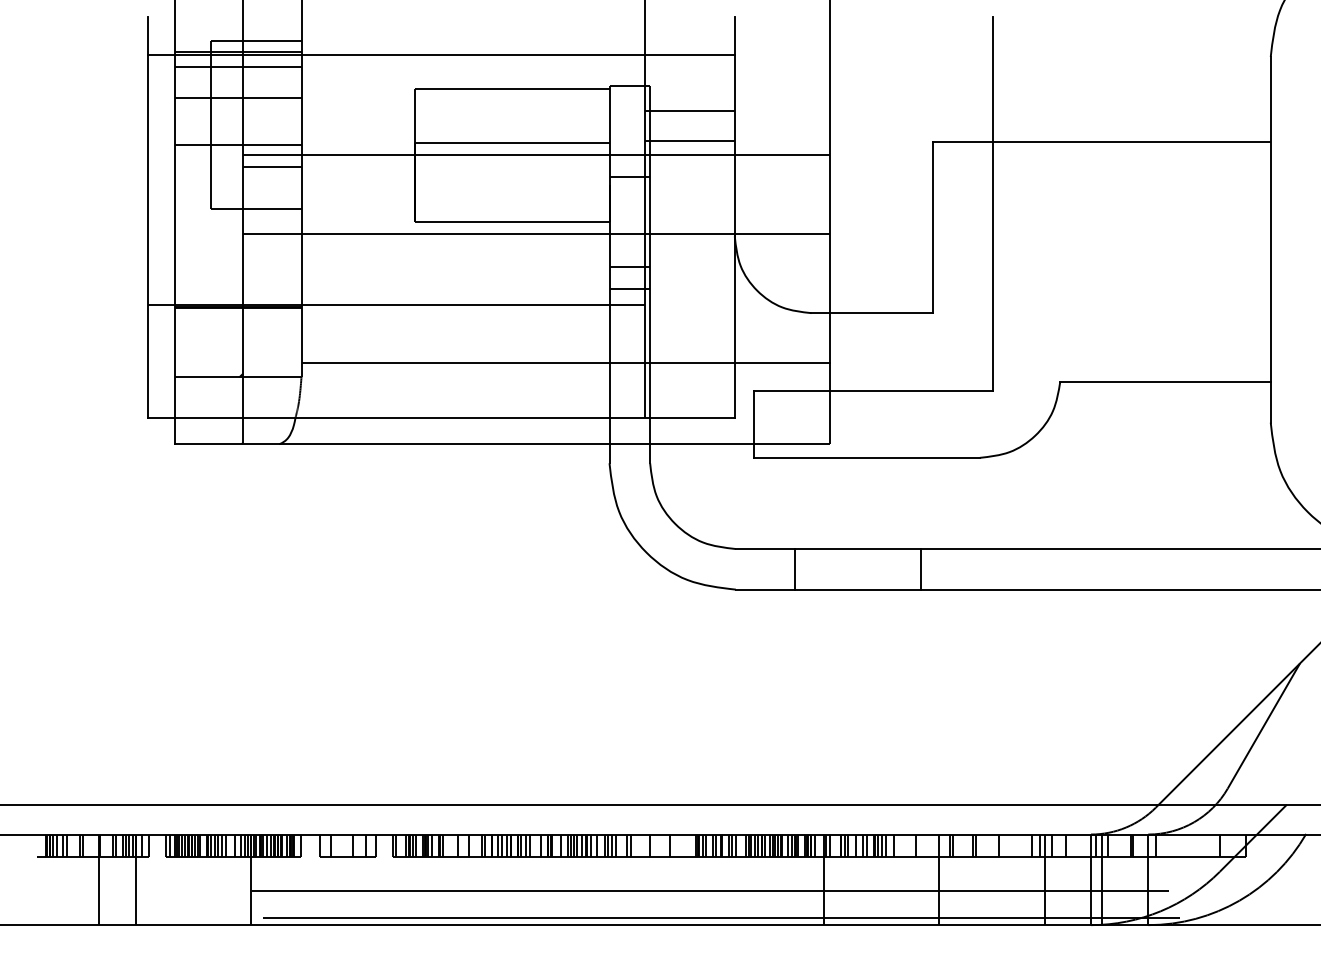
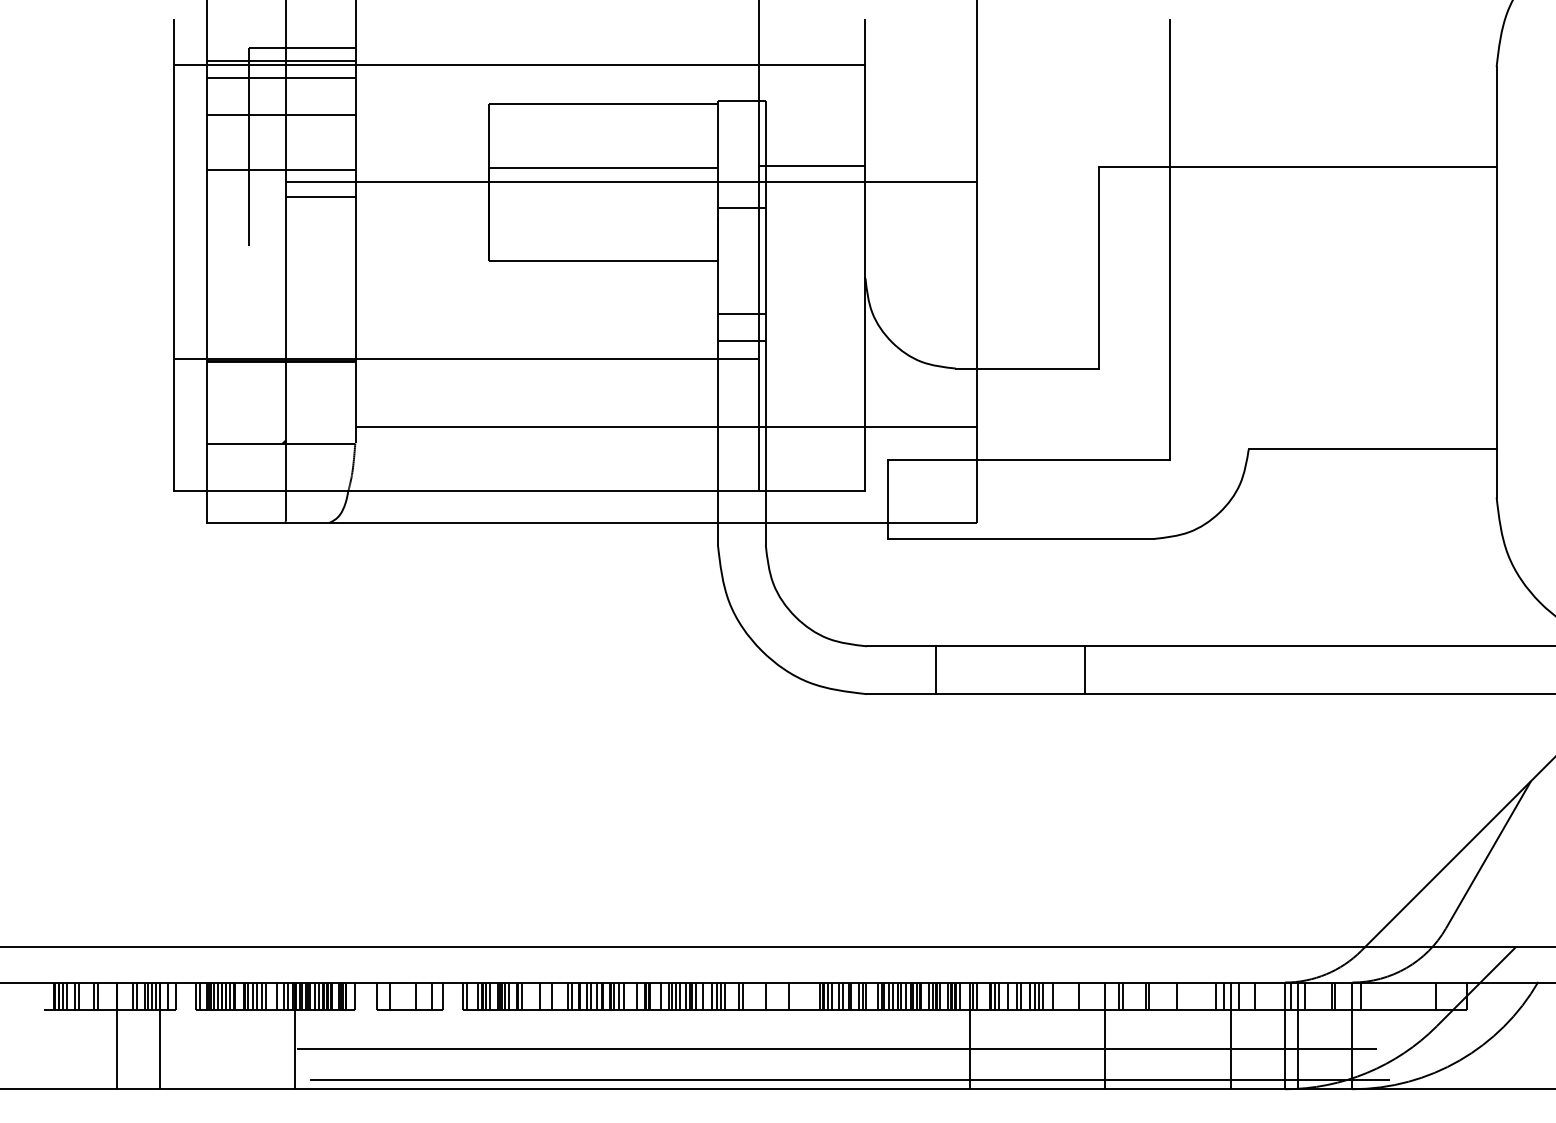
line: (689, 110) -> (812, 129), removed
line: (256, 209) -> (302, 246), removed
line: (536, 233) -> (631, 274), removed

